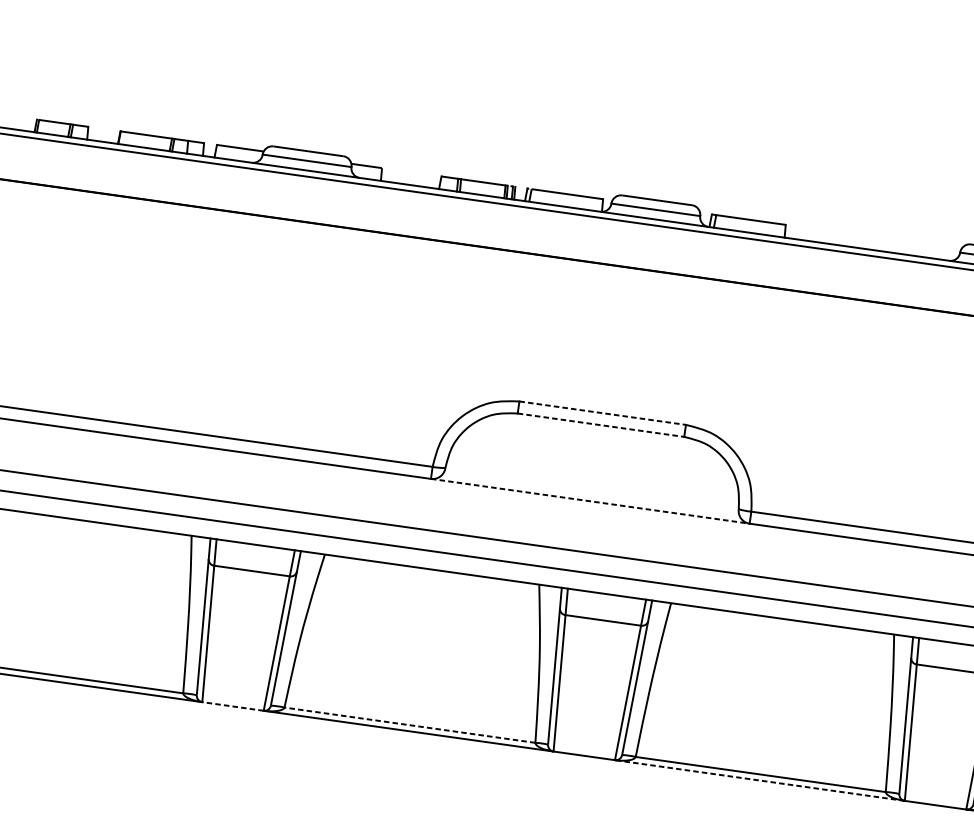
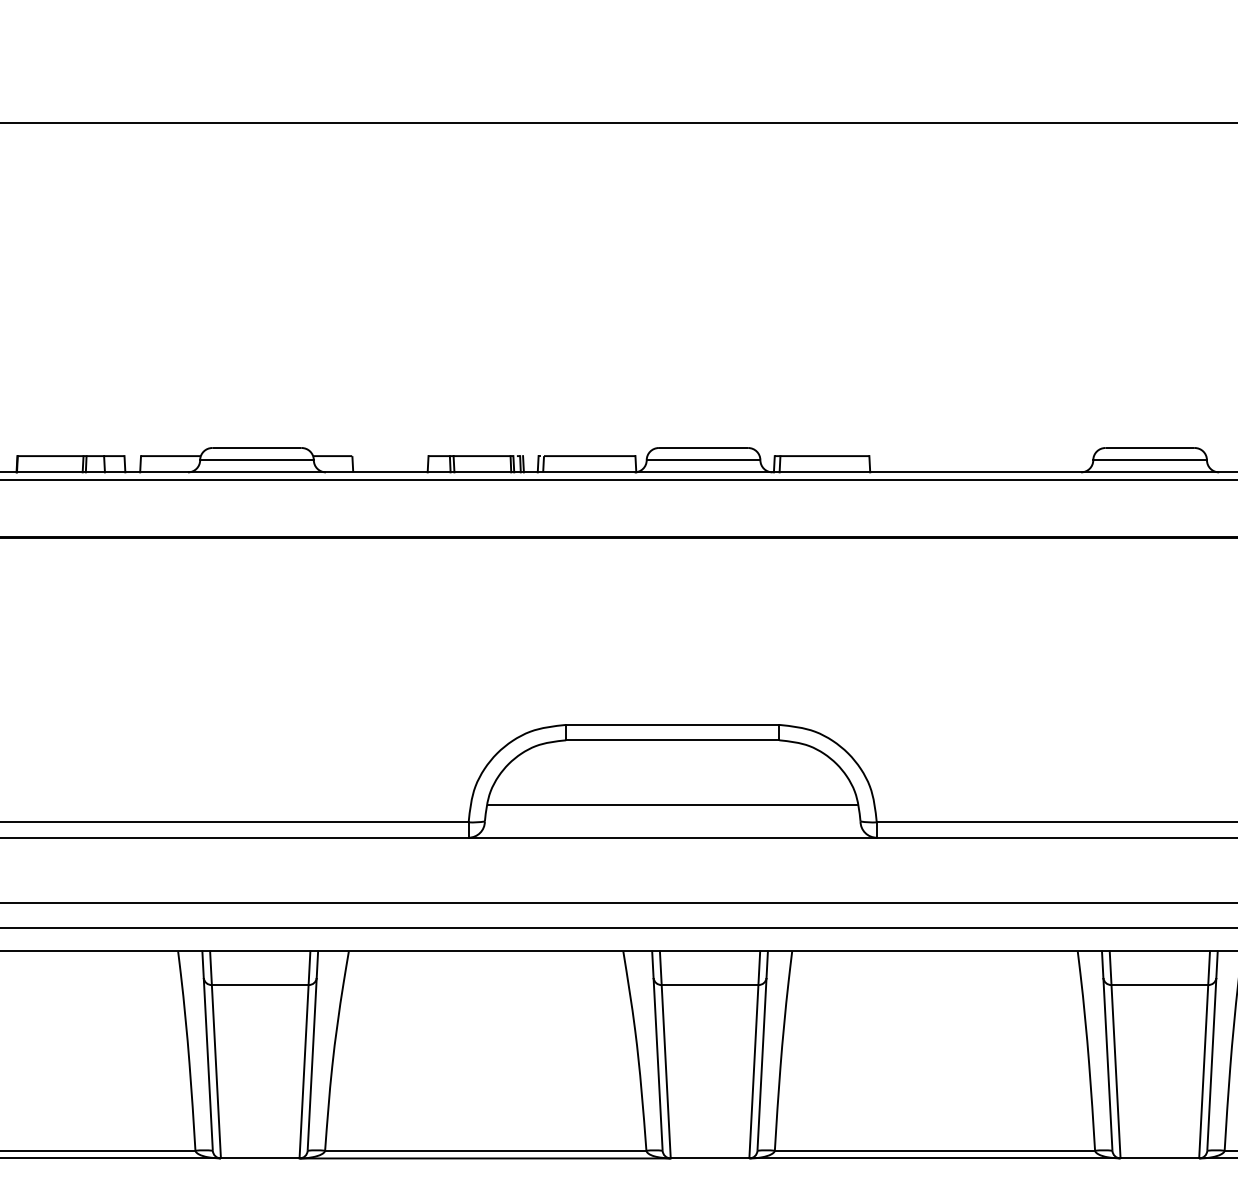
line: (602, 412) -> (672, 724), dashed -> solid
line: (600, 425) -> (672, 740), dashed -> solid
line: (593, 476) -> (672, 805), added
line: (590, 501) -> (673, 837), dashed -> solid
line: (232, 706) -> (259, 1158), dashed -> solid
line: (409, 724) -> (485, 1150), dashed -> solid
line: (759, 780) -> (934, 1158), dashed -> solid

